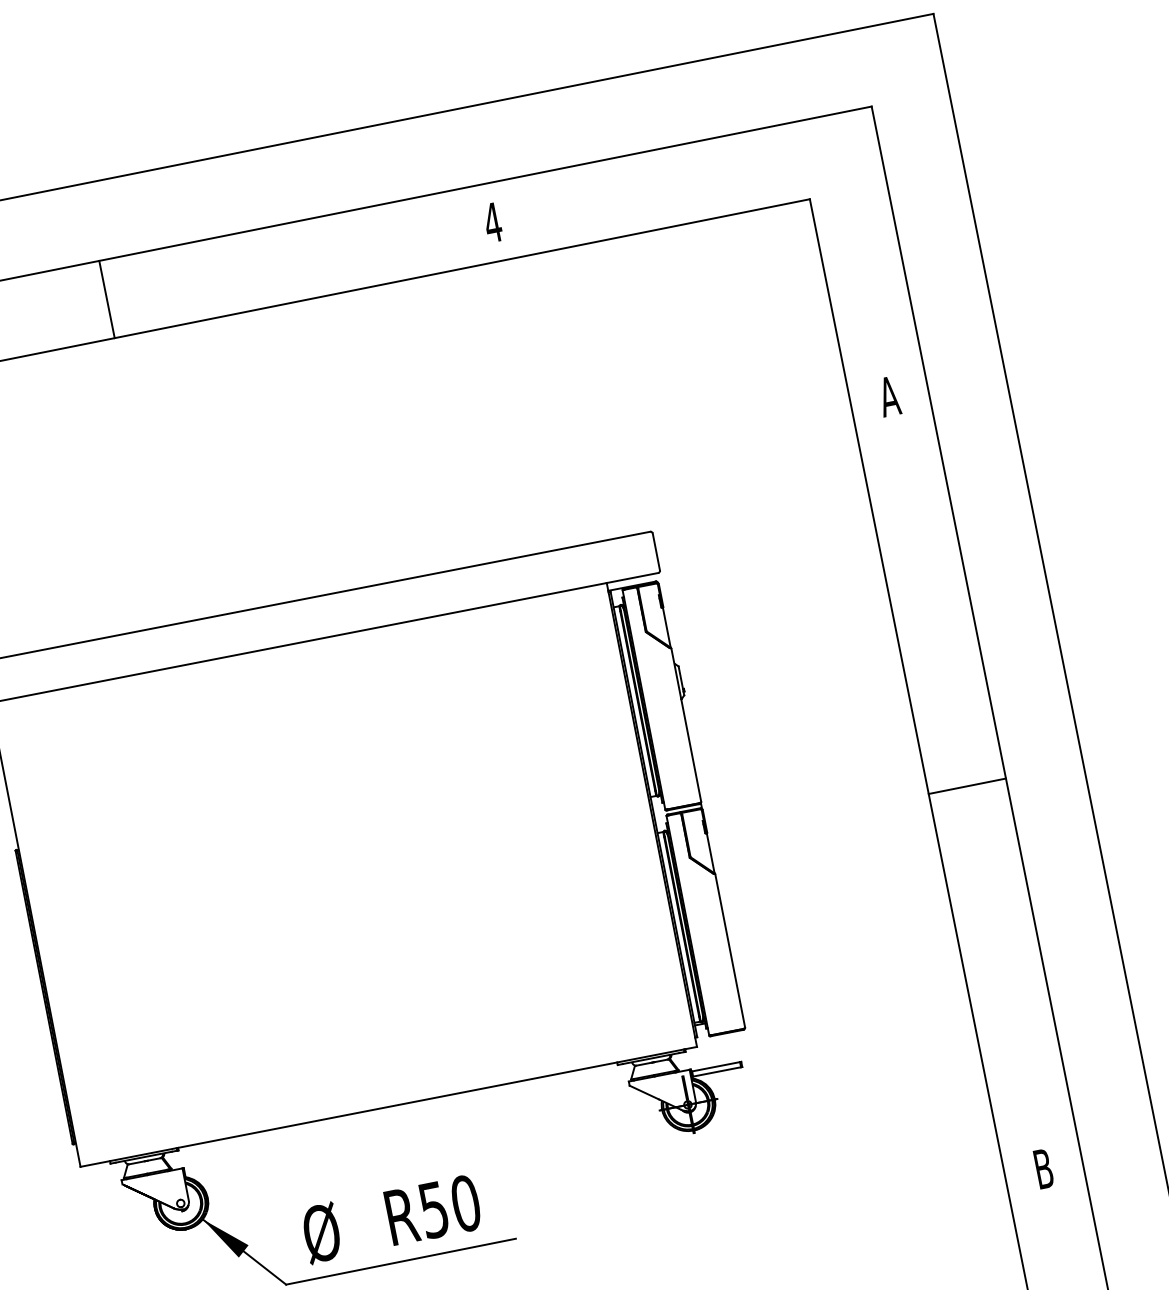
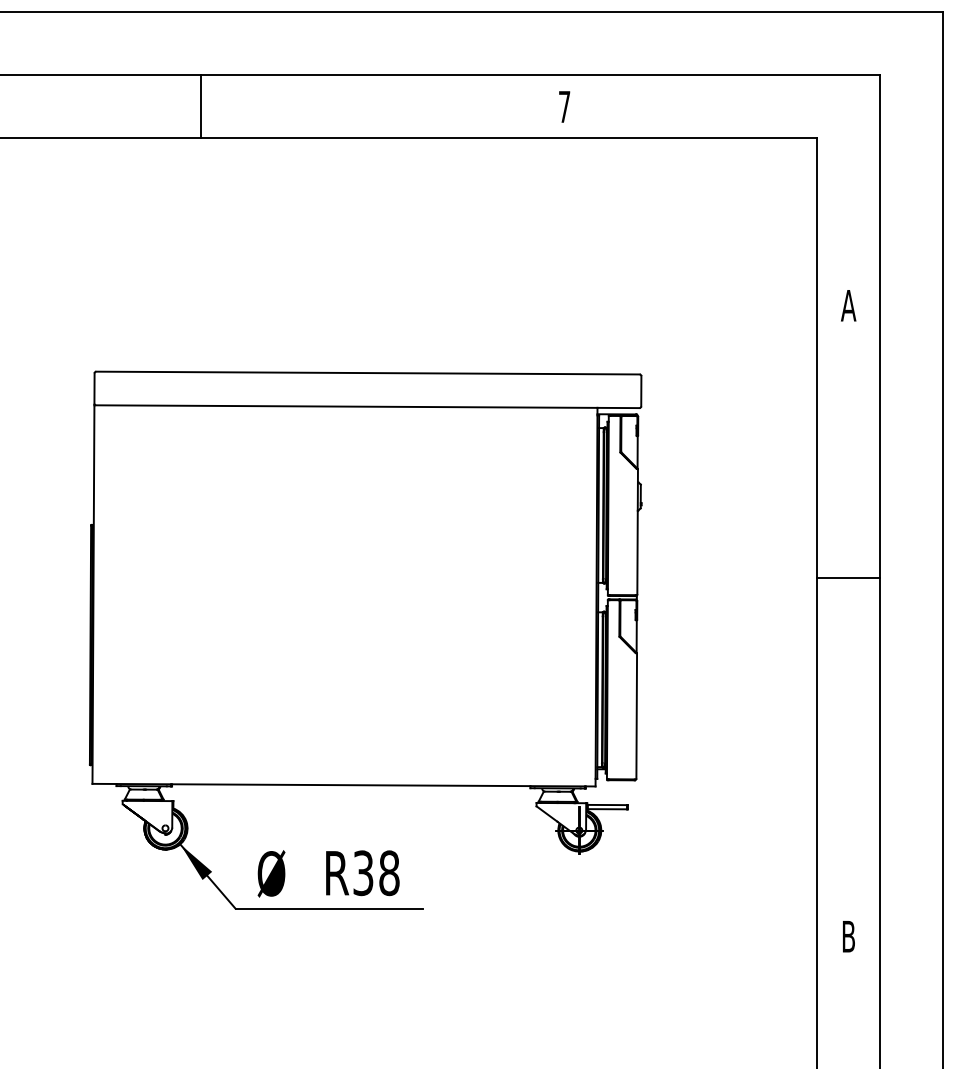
text: (492, 222) -> (564, 106), 4 -> 7
line: (107, 299) -> (201, 106), moved
line: (967, 786) -> (848, 578), moved
text: (449, 1205) -> (376, 872), R50 -> R38

